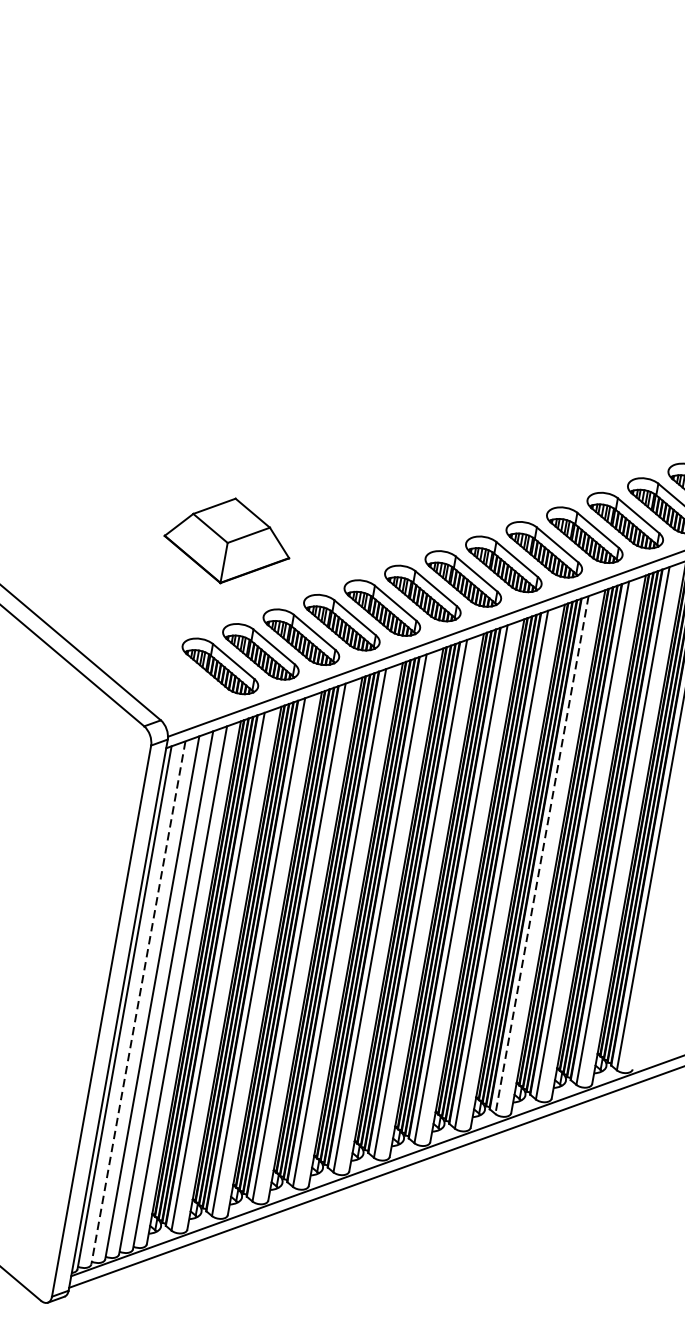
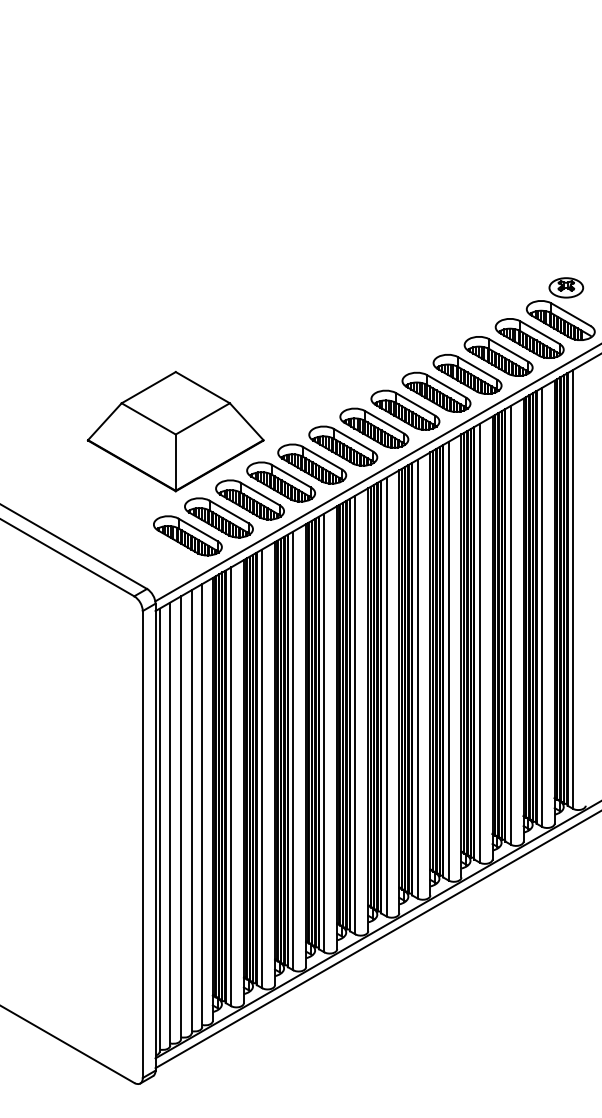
part: (227, 540) -> (175, 431), size x1.67
line: (541, 855) -> (479, 643), dashed -> solid
line: (138, 1003) -> (170, 824), dashed -> solid

